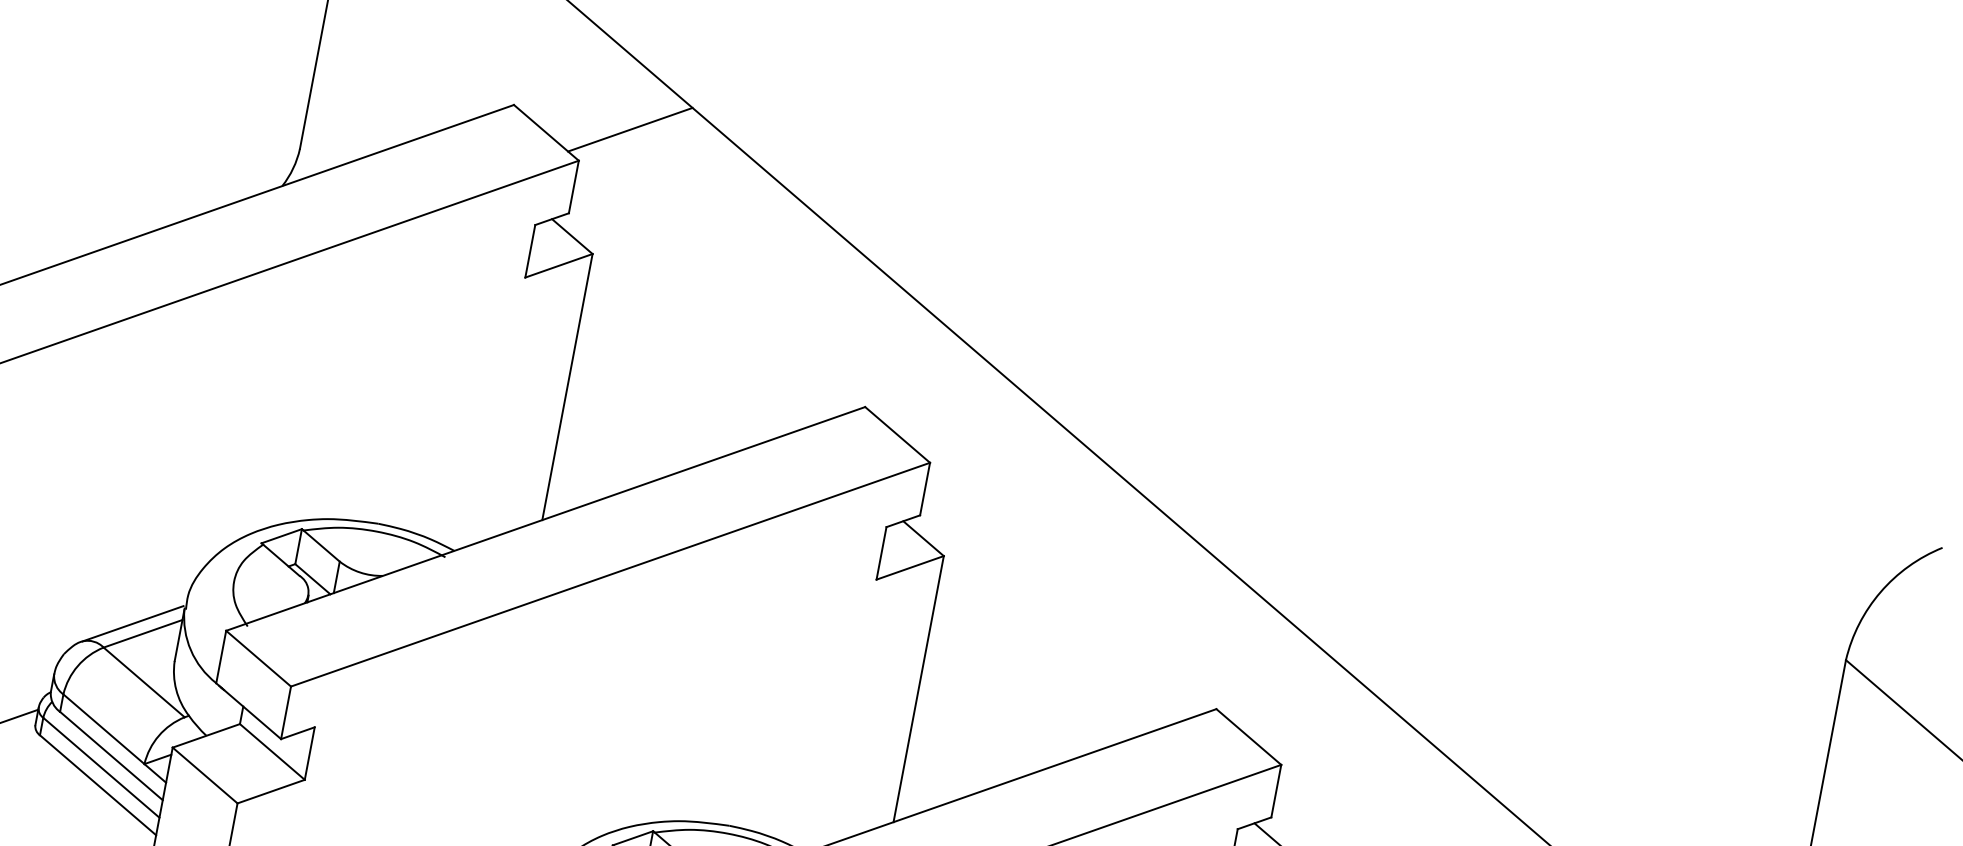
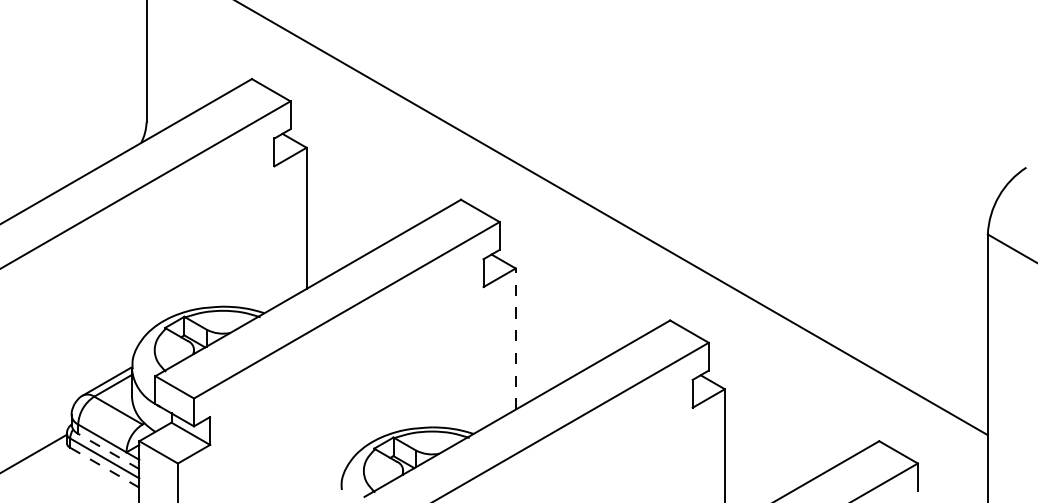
line: (629, 129) -> (313, 80), removed
line: (918, 689) -> (515, 339), solid -> dashed
line: (110, 756) -> (108, 451), solid -> dashed
line: (97, 784) -> (104, 467), solid -> dashed

